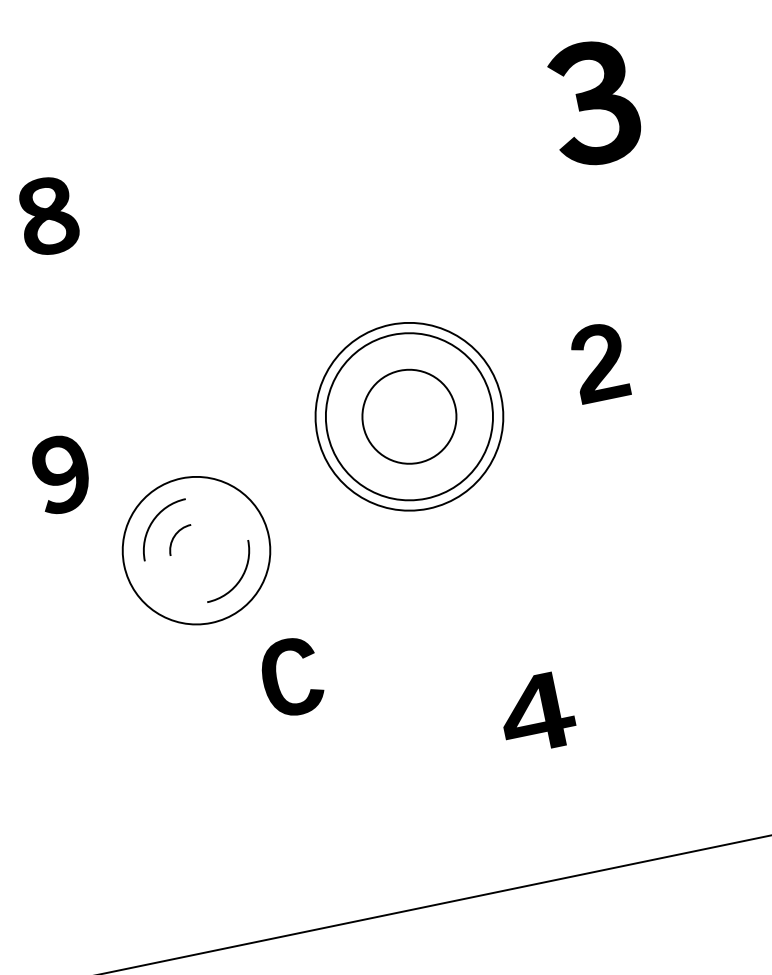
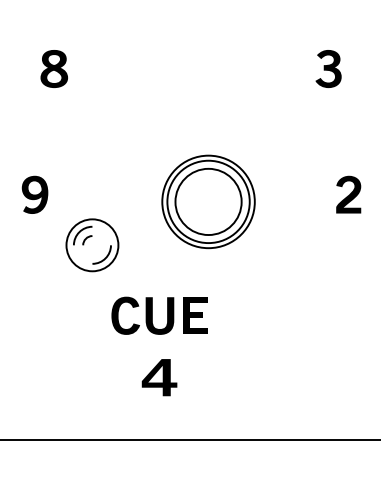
part: (592, 102) -> (328, 68), size x0.62
part: (599, 362) -> (348, 194), moved
circle: (409, 415) -> (208, 201), size x1.43
part: (196, 551) -> (92, 245), size x0.71
fill: (430, 647) -> (195, 315), added
fill: (358, 662) -> (159, 315), added
part: (536, 712) -> (159, 377), moved

